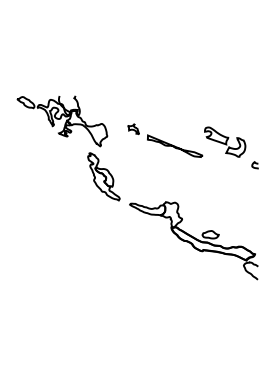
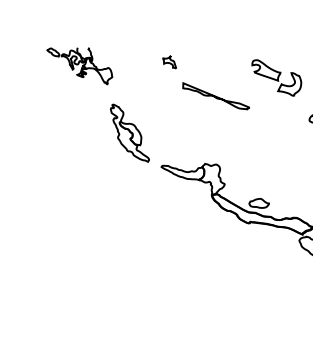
part: (62, 121) -> (79, 66), size x0.6
part: (133, 129) -> (169, 62), moved
part: (225, 141) -> (277, 77), moved

